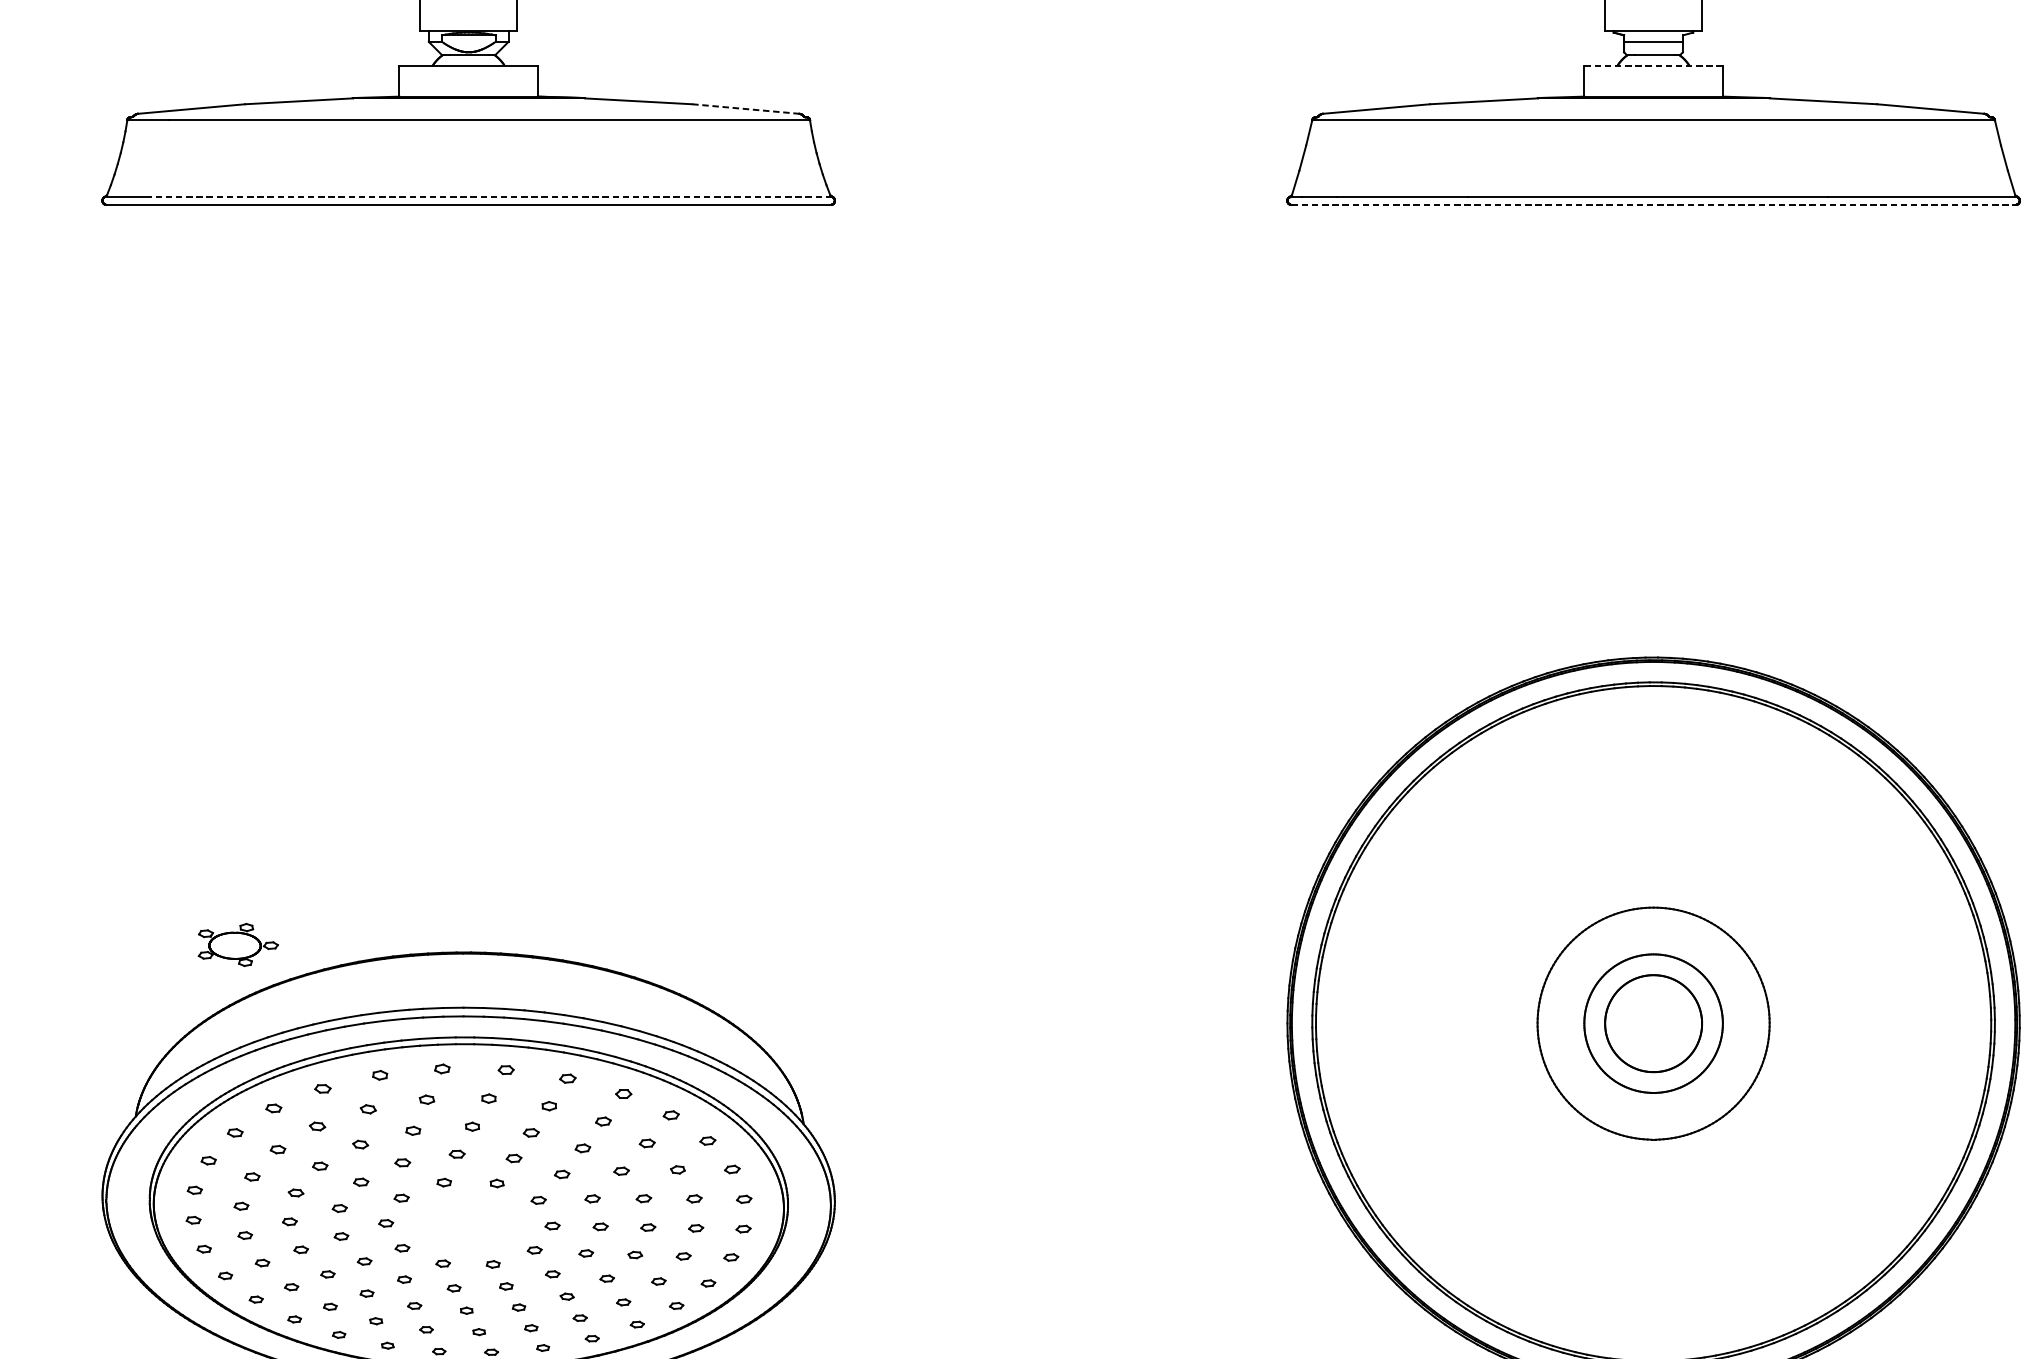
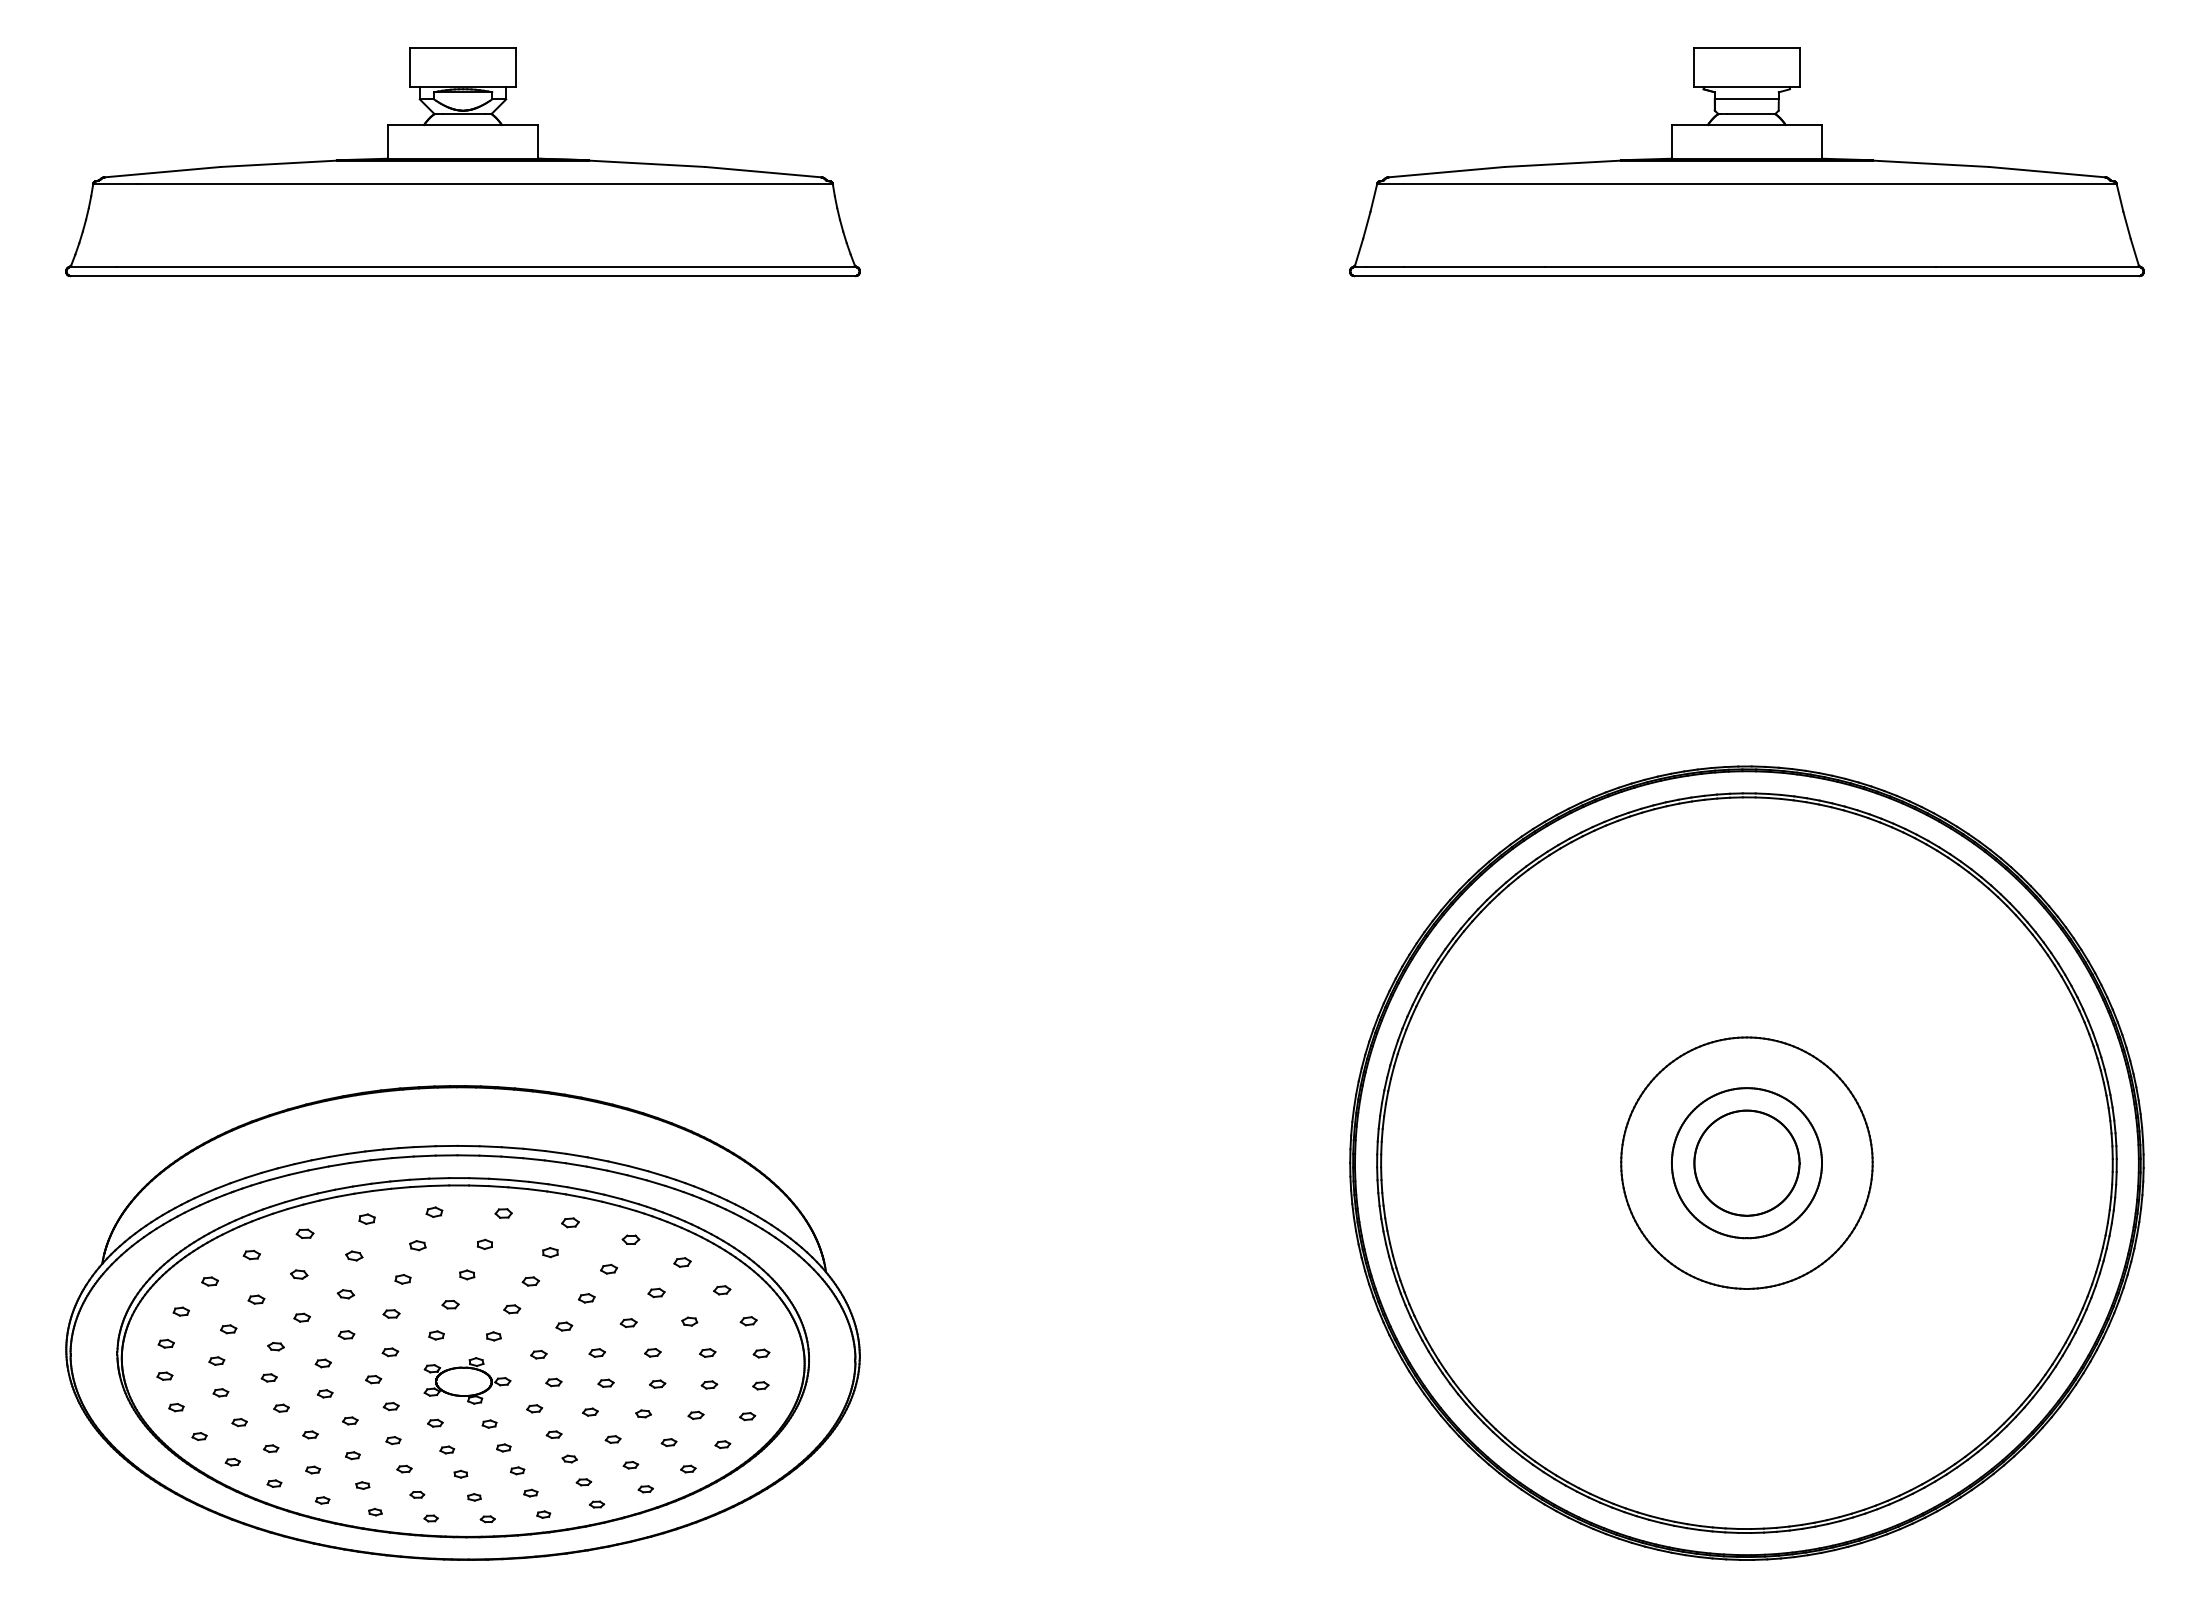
line: (1653, 65) -> (1746, 125), dashed -> solid
line: (745, 109) -> (763, 172), dashed -> solid
line: (491, 197) -> (487, 267), dashed -> solid
line: (1654, 205) -> (1747, 276), dashed -> solid
part: (238, 944) -> (467, 1380), moved

